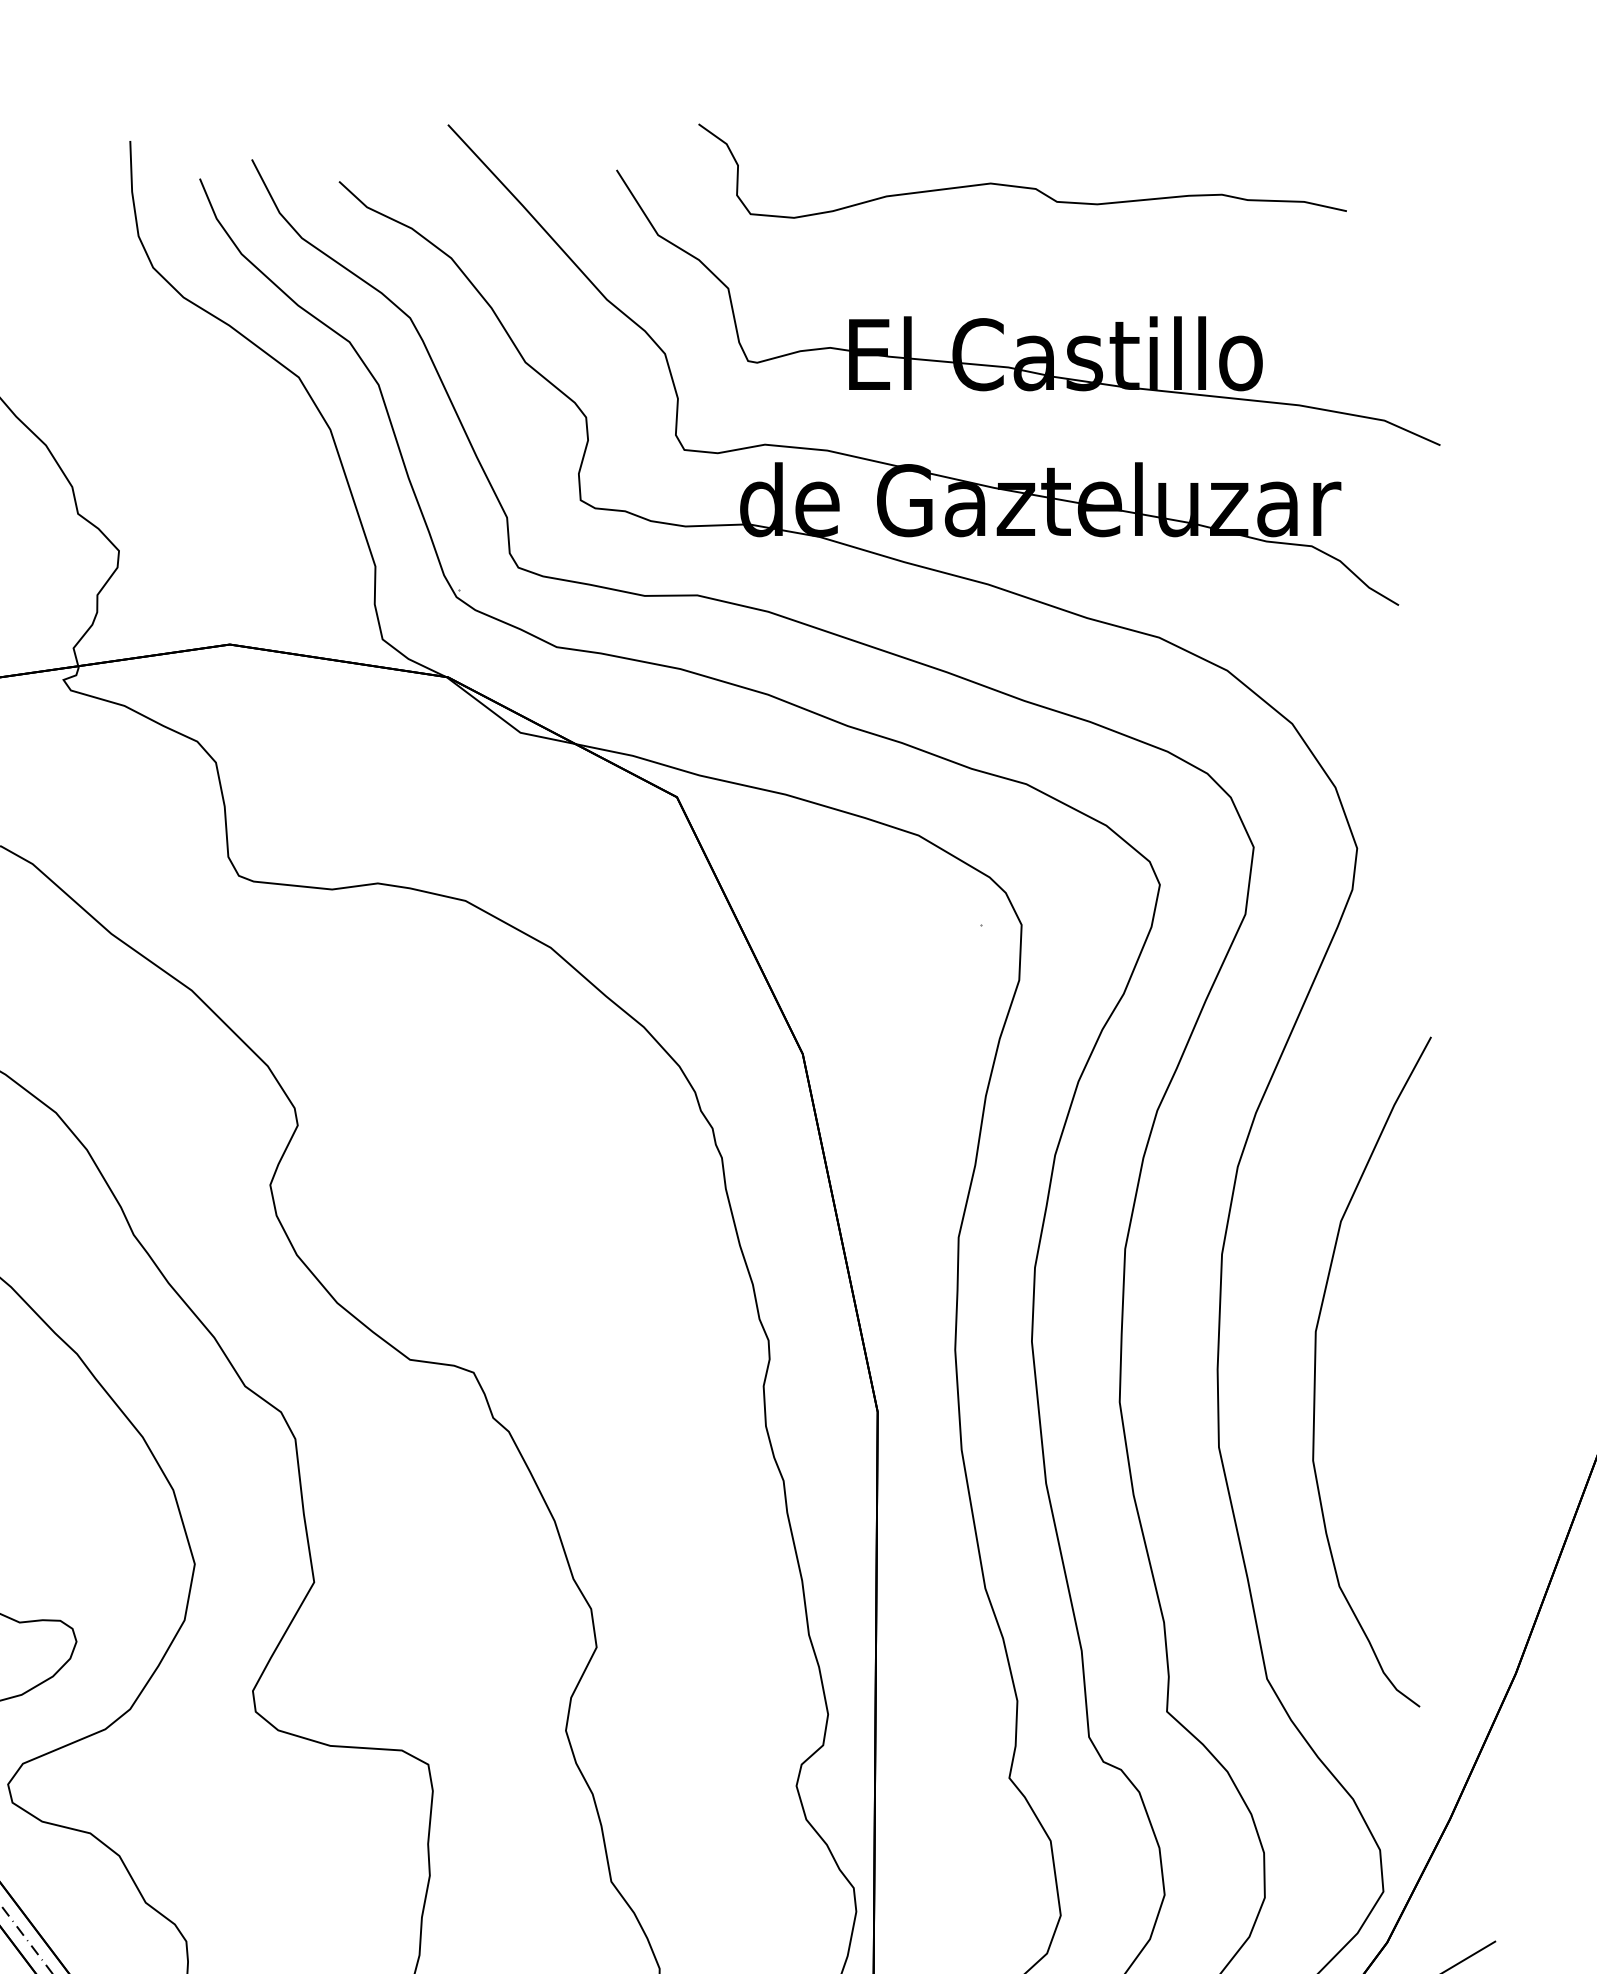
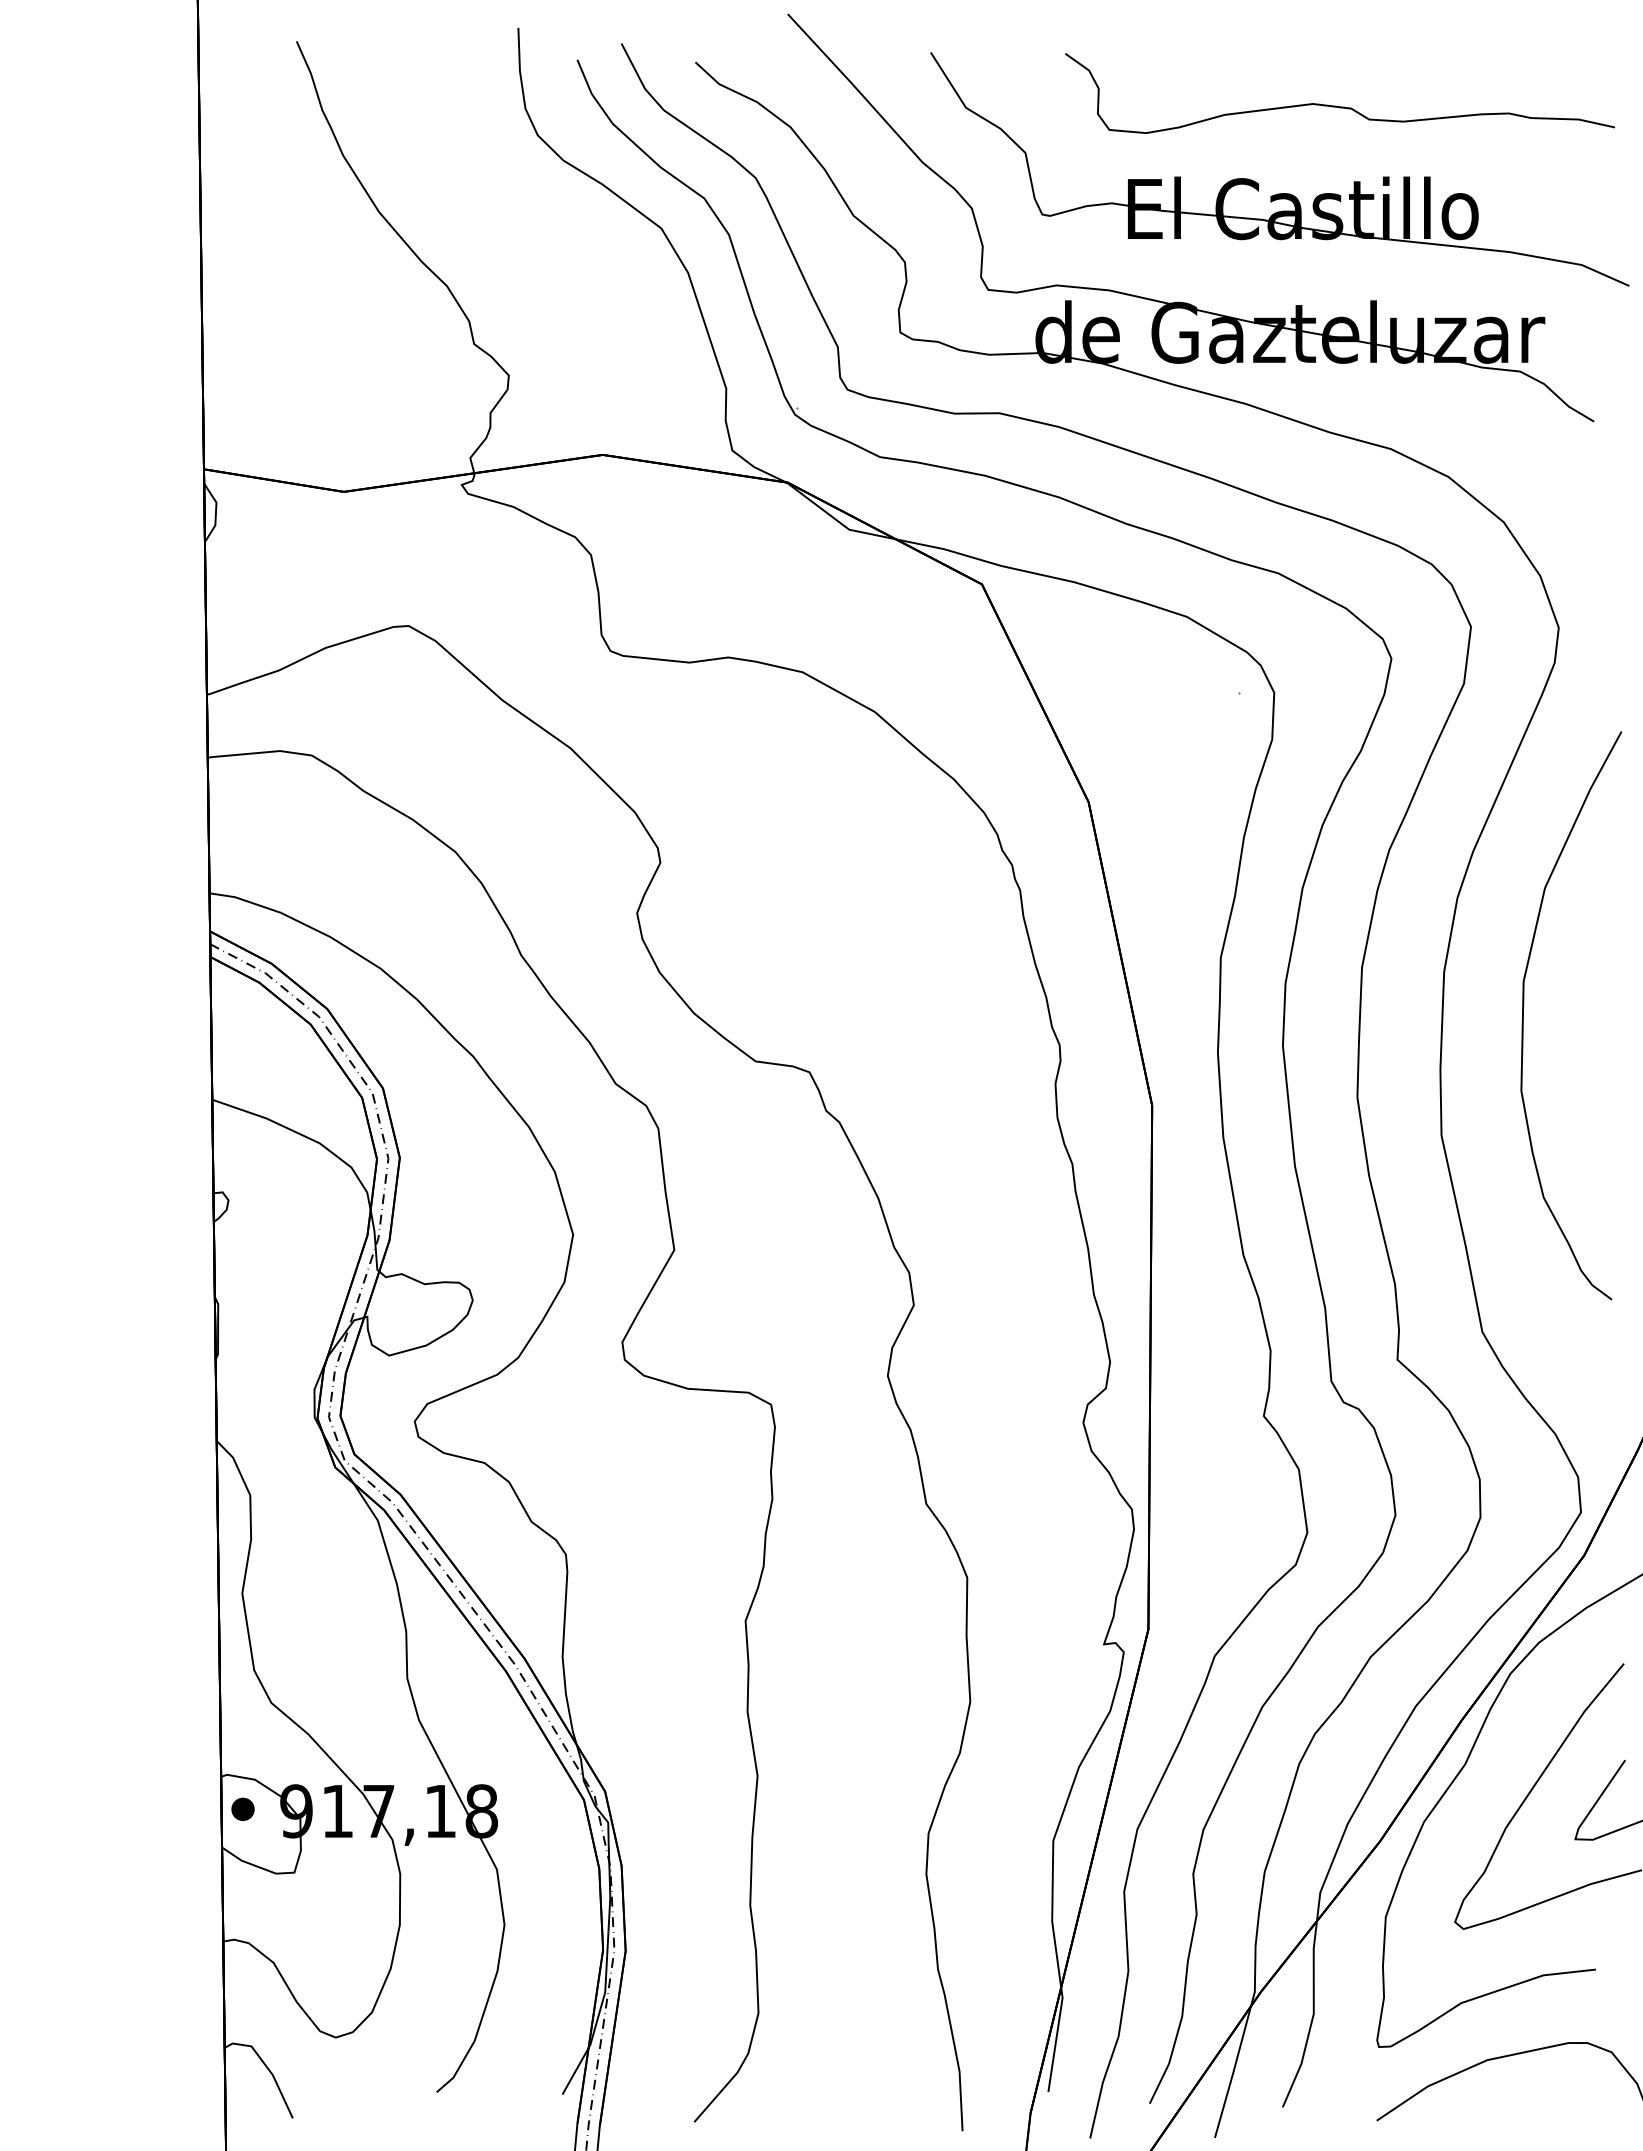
curve: (1018, 185) -> (1336, 105), moved
curve: (1315, 1371) -> (1523, 1015), moved

